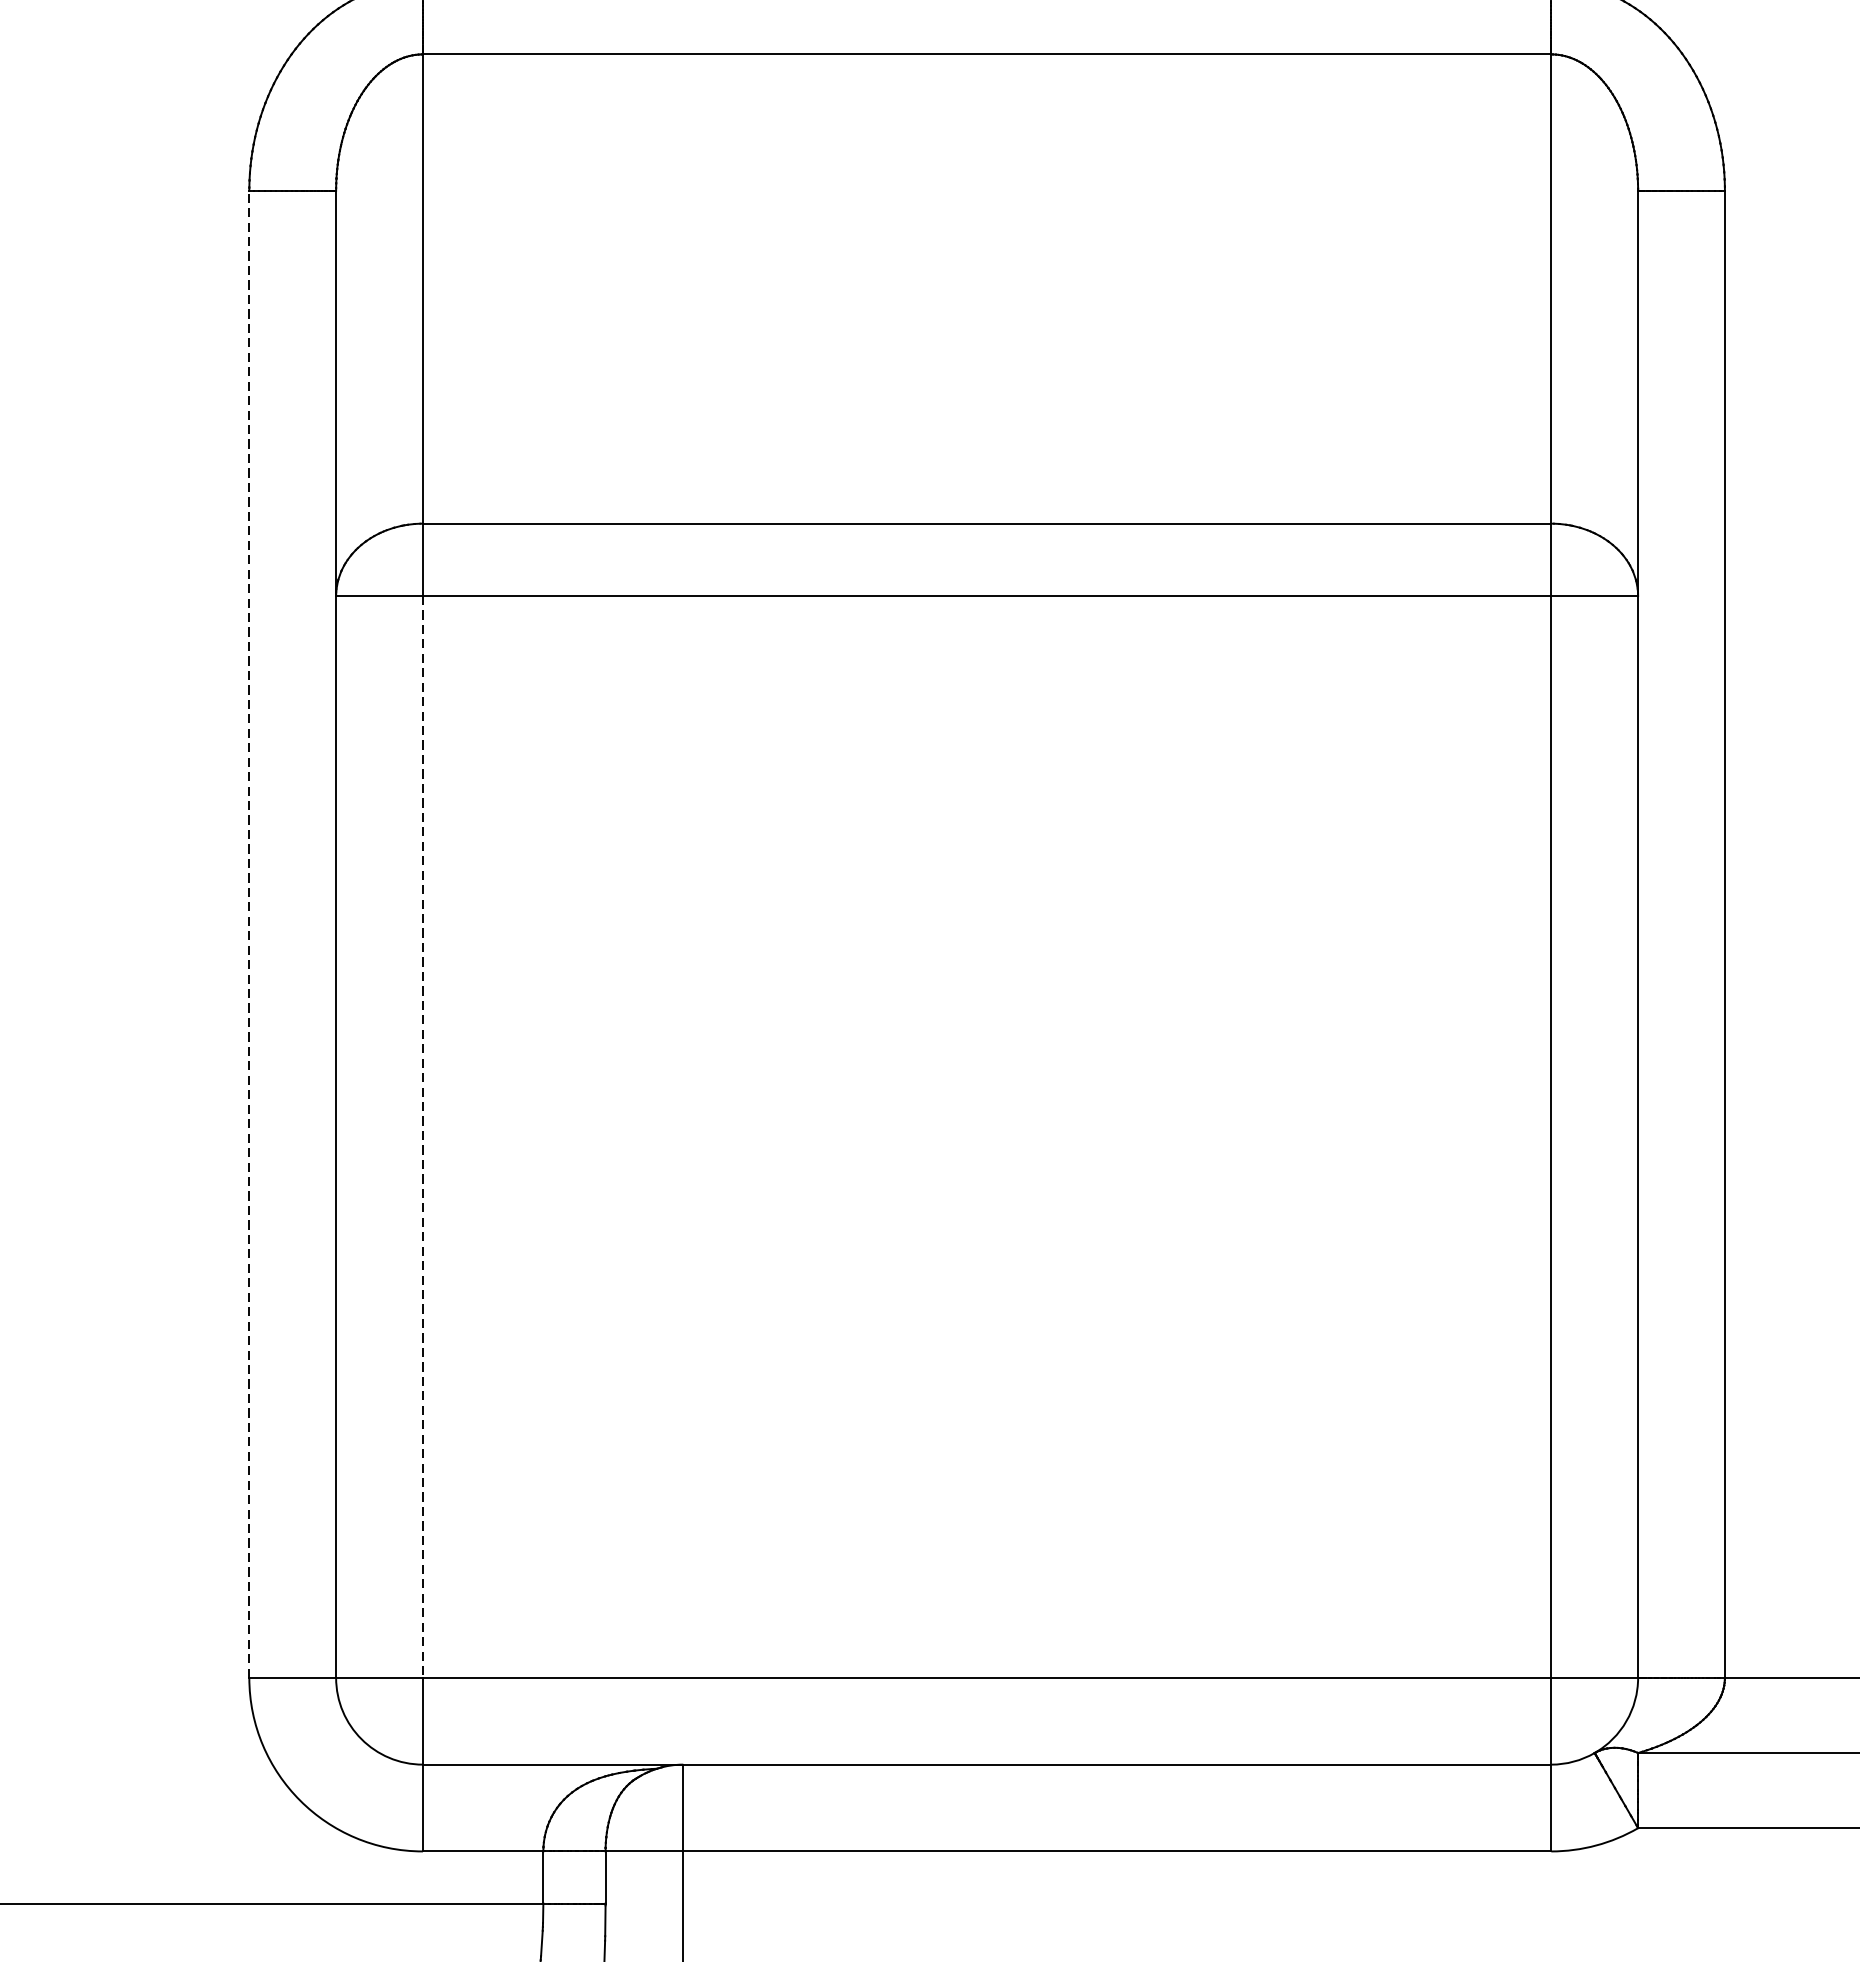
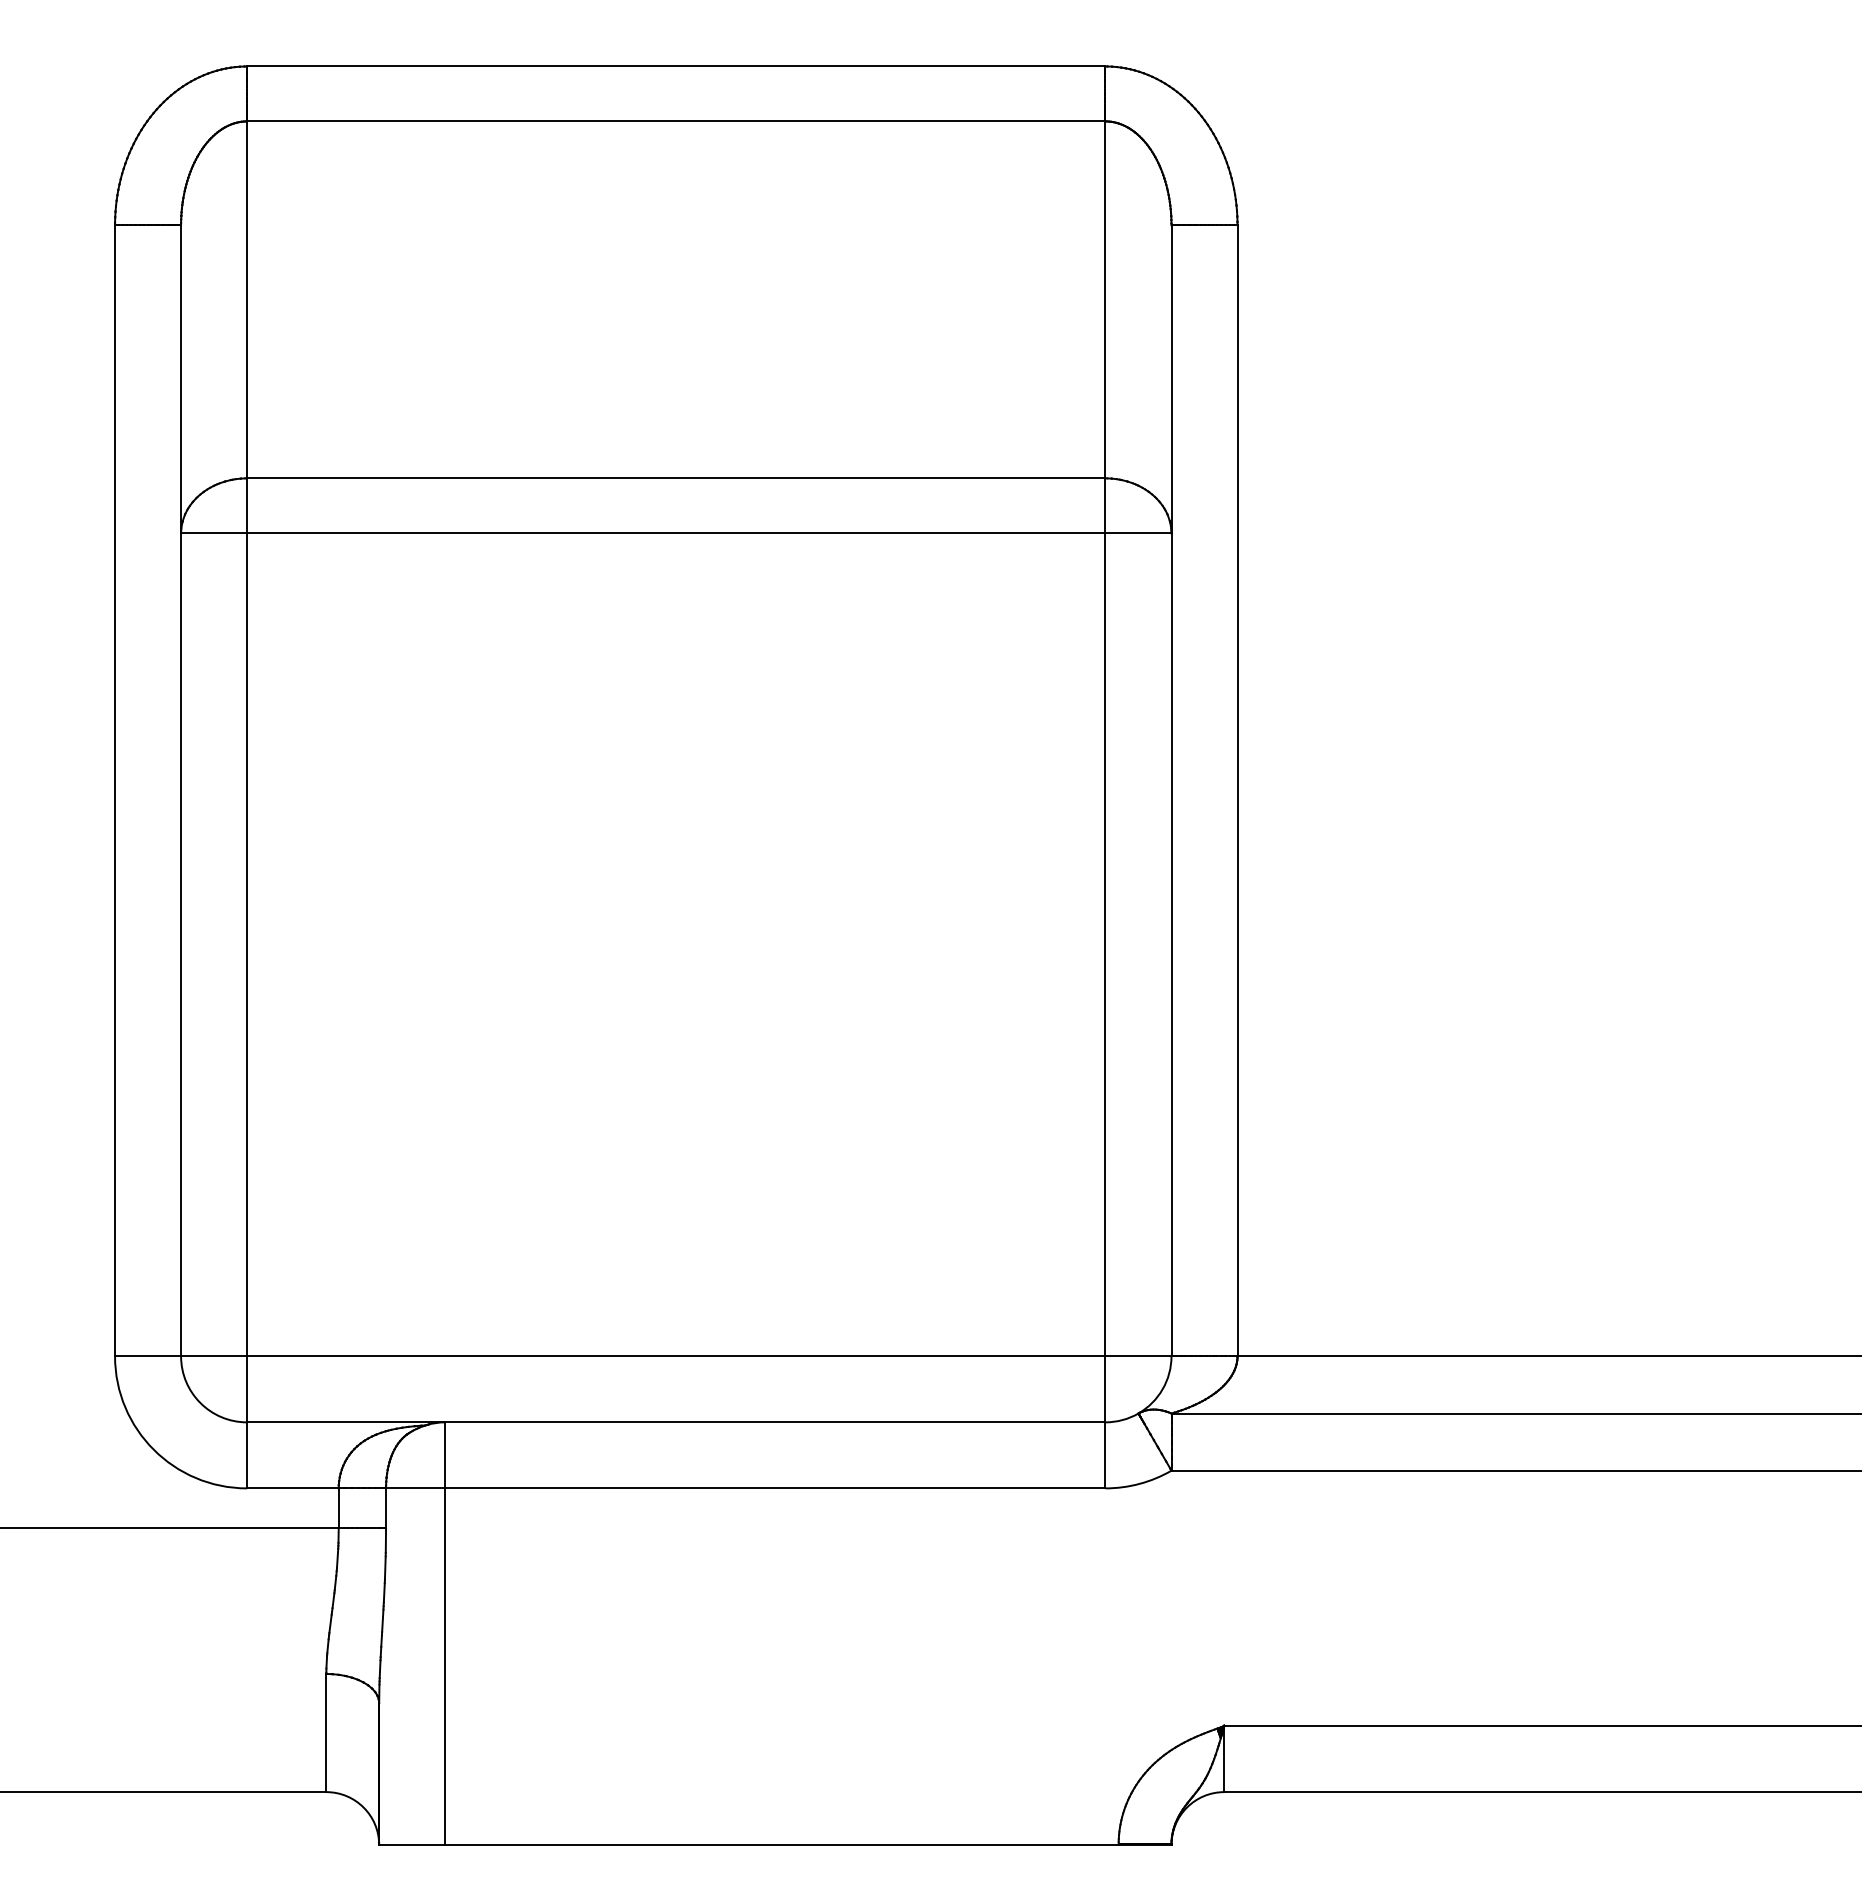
line: (249, 933) -> (115, 790), dashed -> solid
line: (423, 1136) -> (247, 944), dashed -> solid

